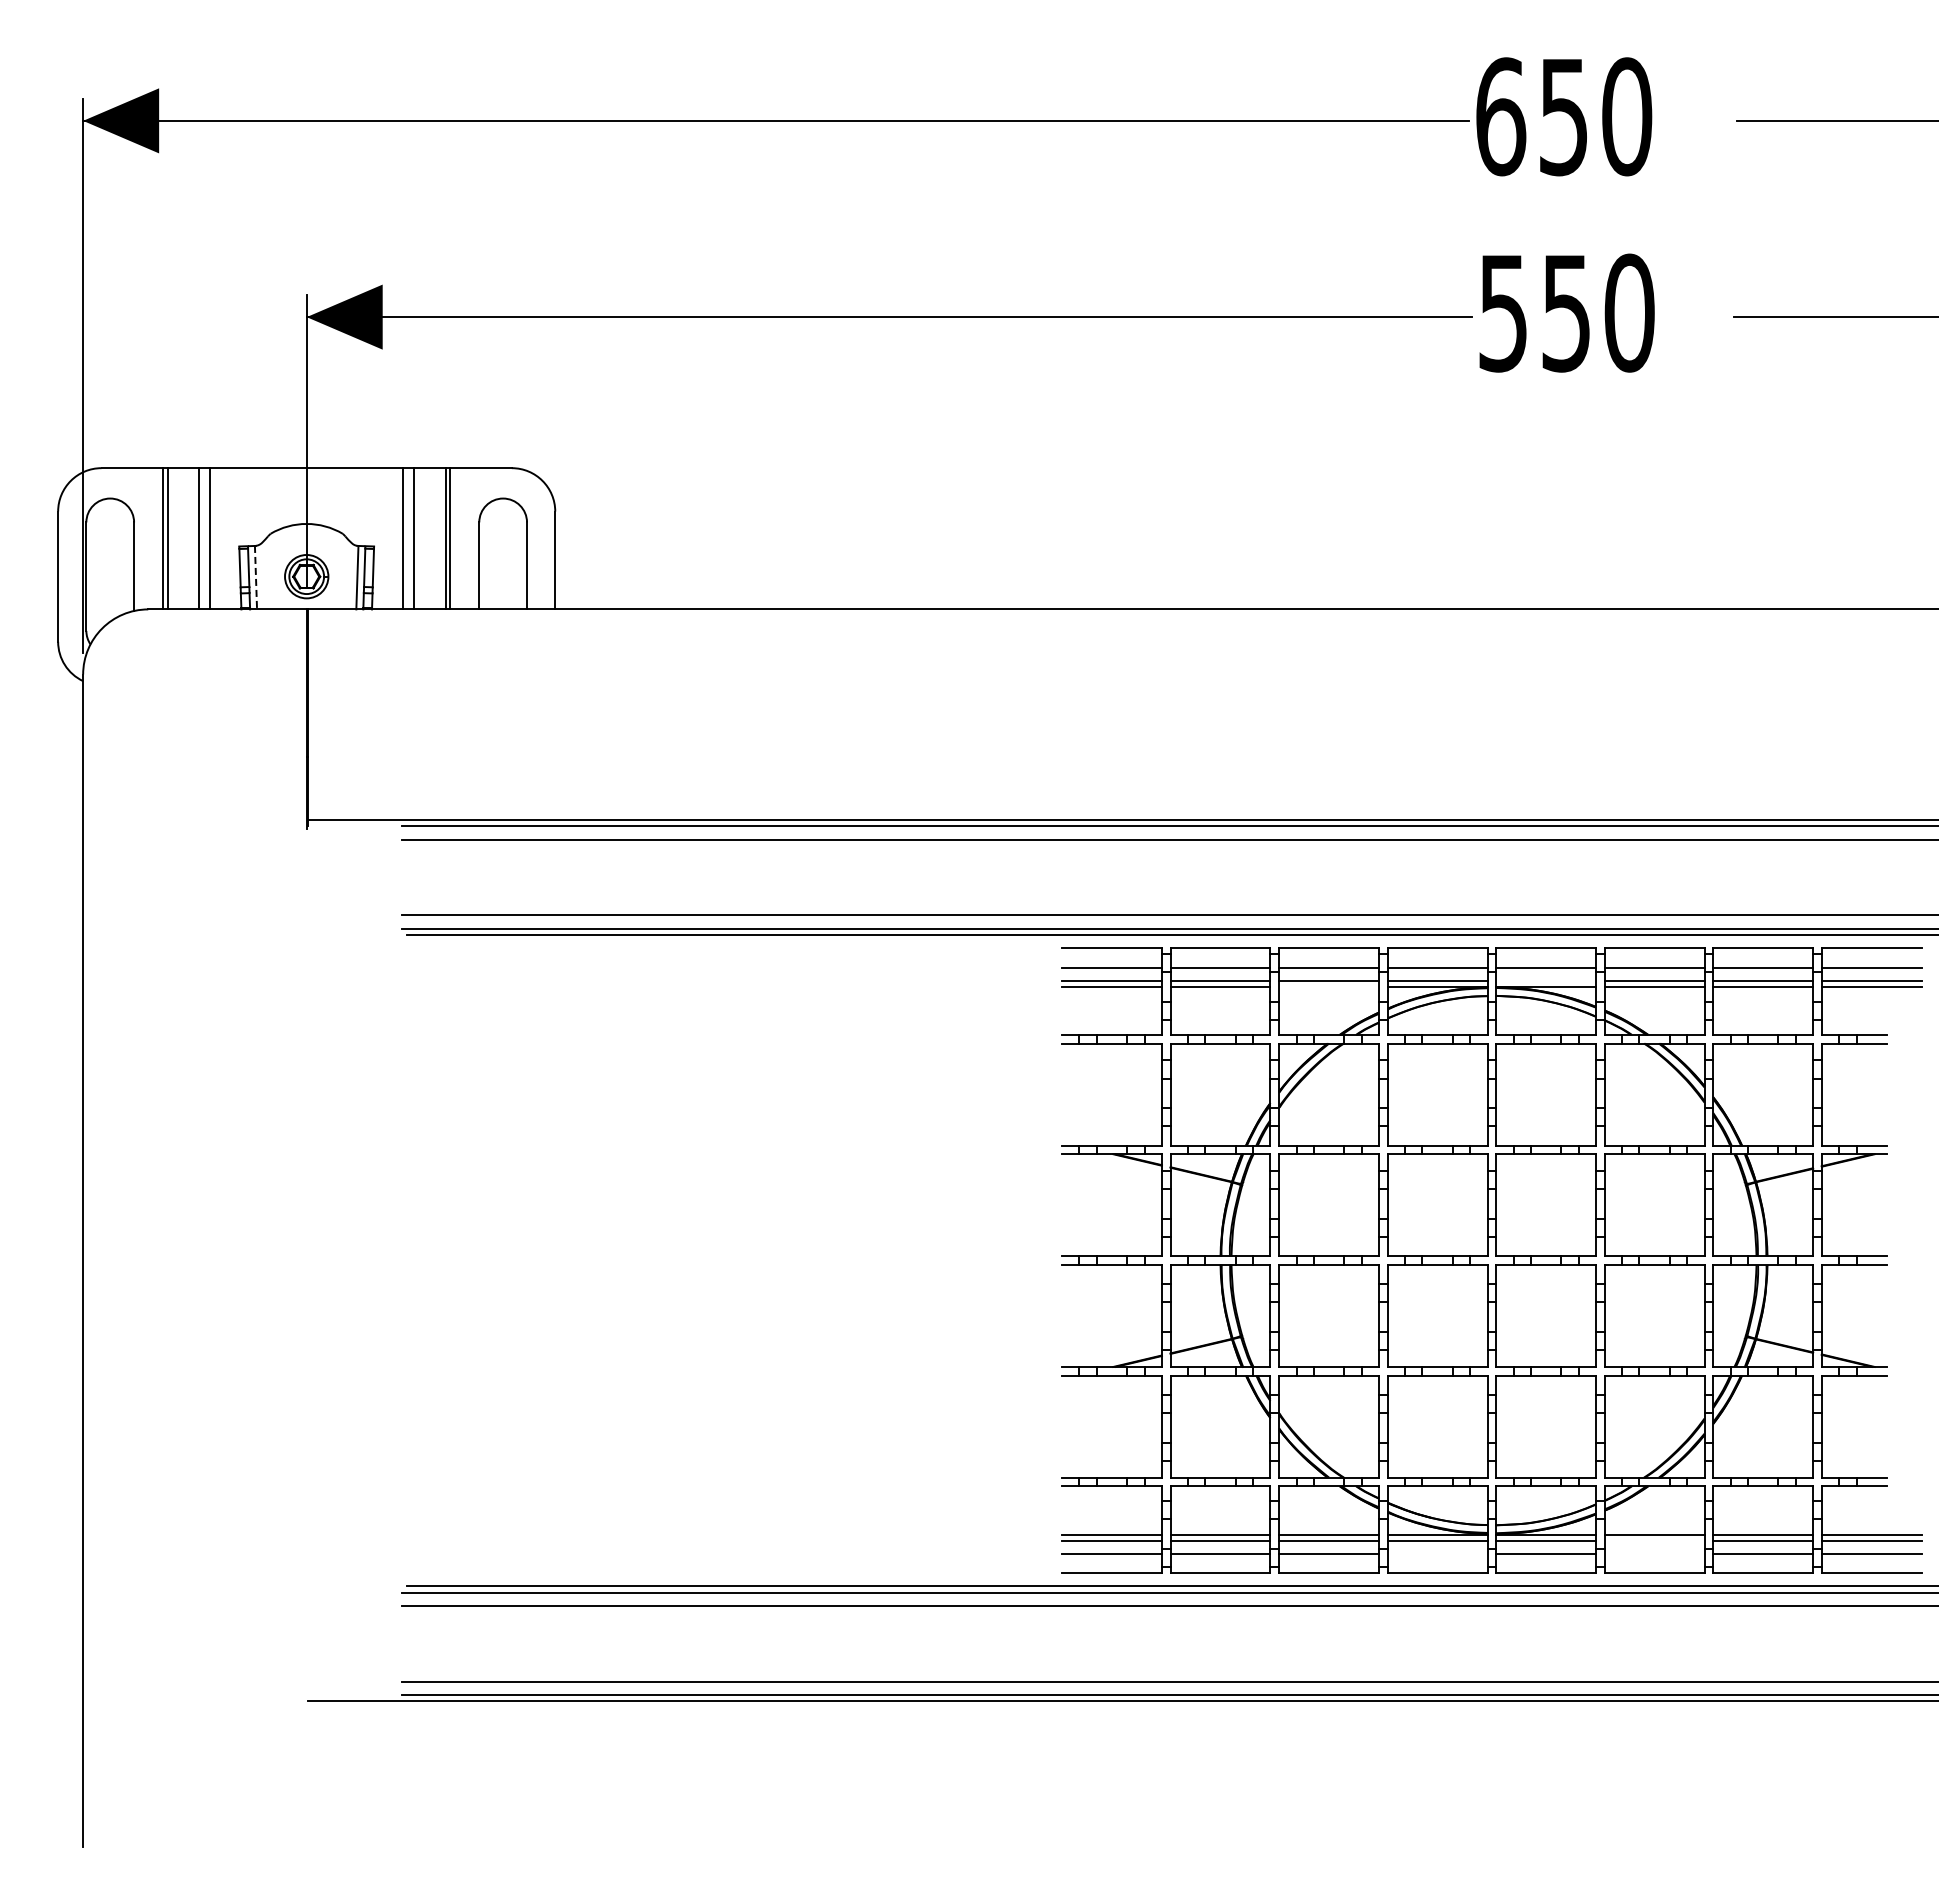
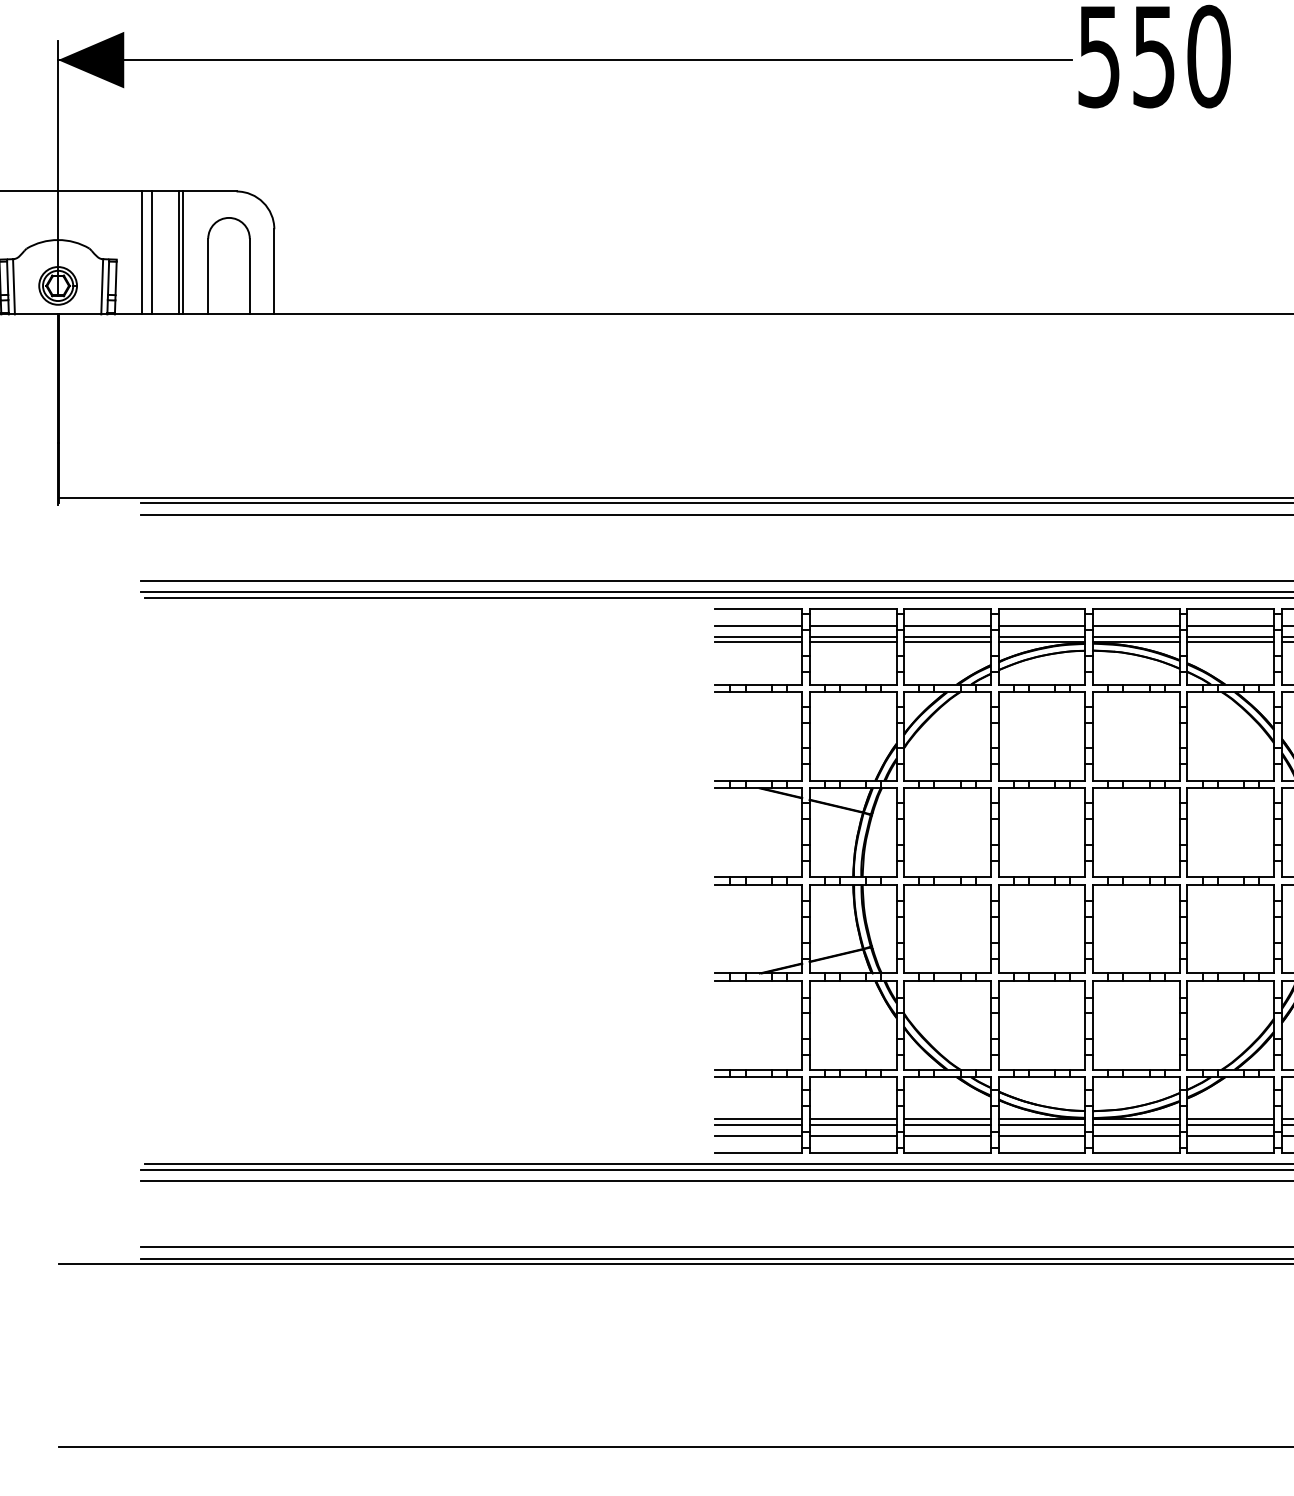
line: (256, 577) -> (14, 286), dashed -> solid
line: (1546, 980) -> (1136, 637), added
line: (1328, 986) -> (947, 642), added
line: (1654, 1540) -> (1230, 1124), added
line: (1437, 1553) -> (1041, 1135), added
line: (1654, 1553) -> (1230, 1135), added

